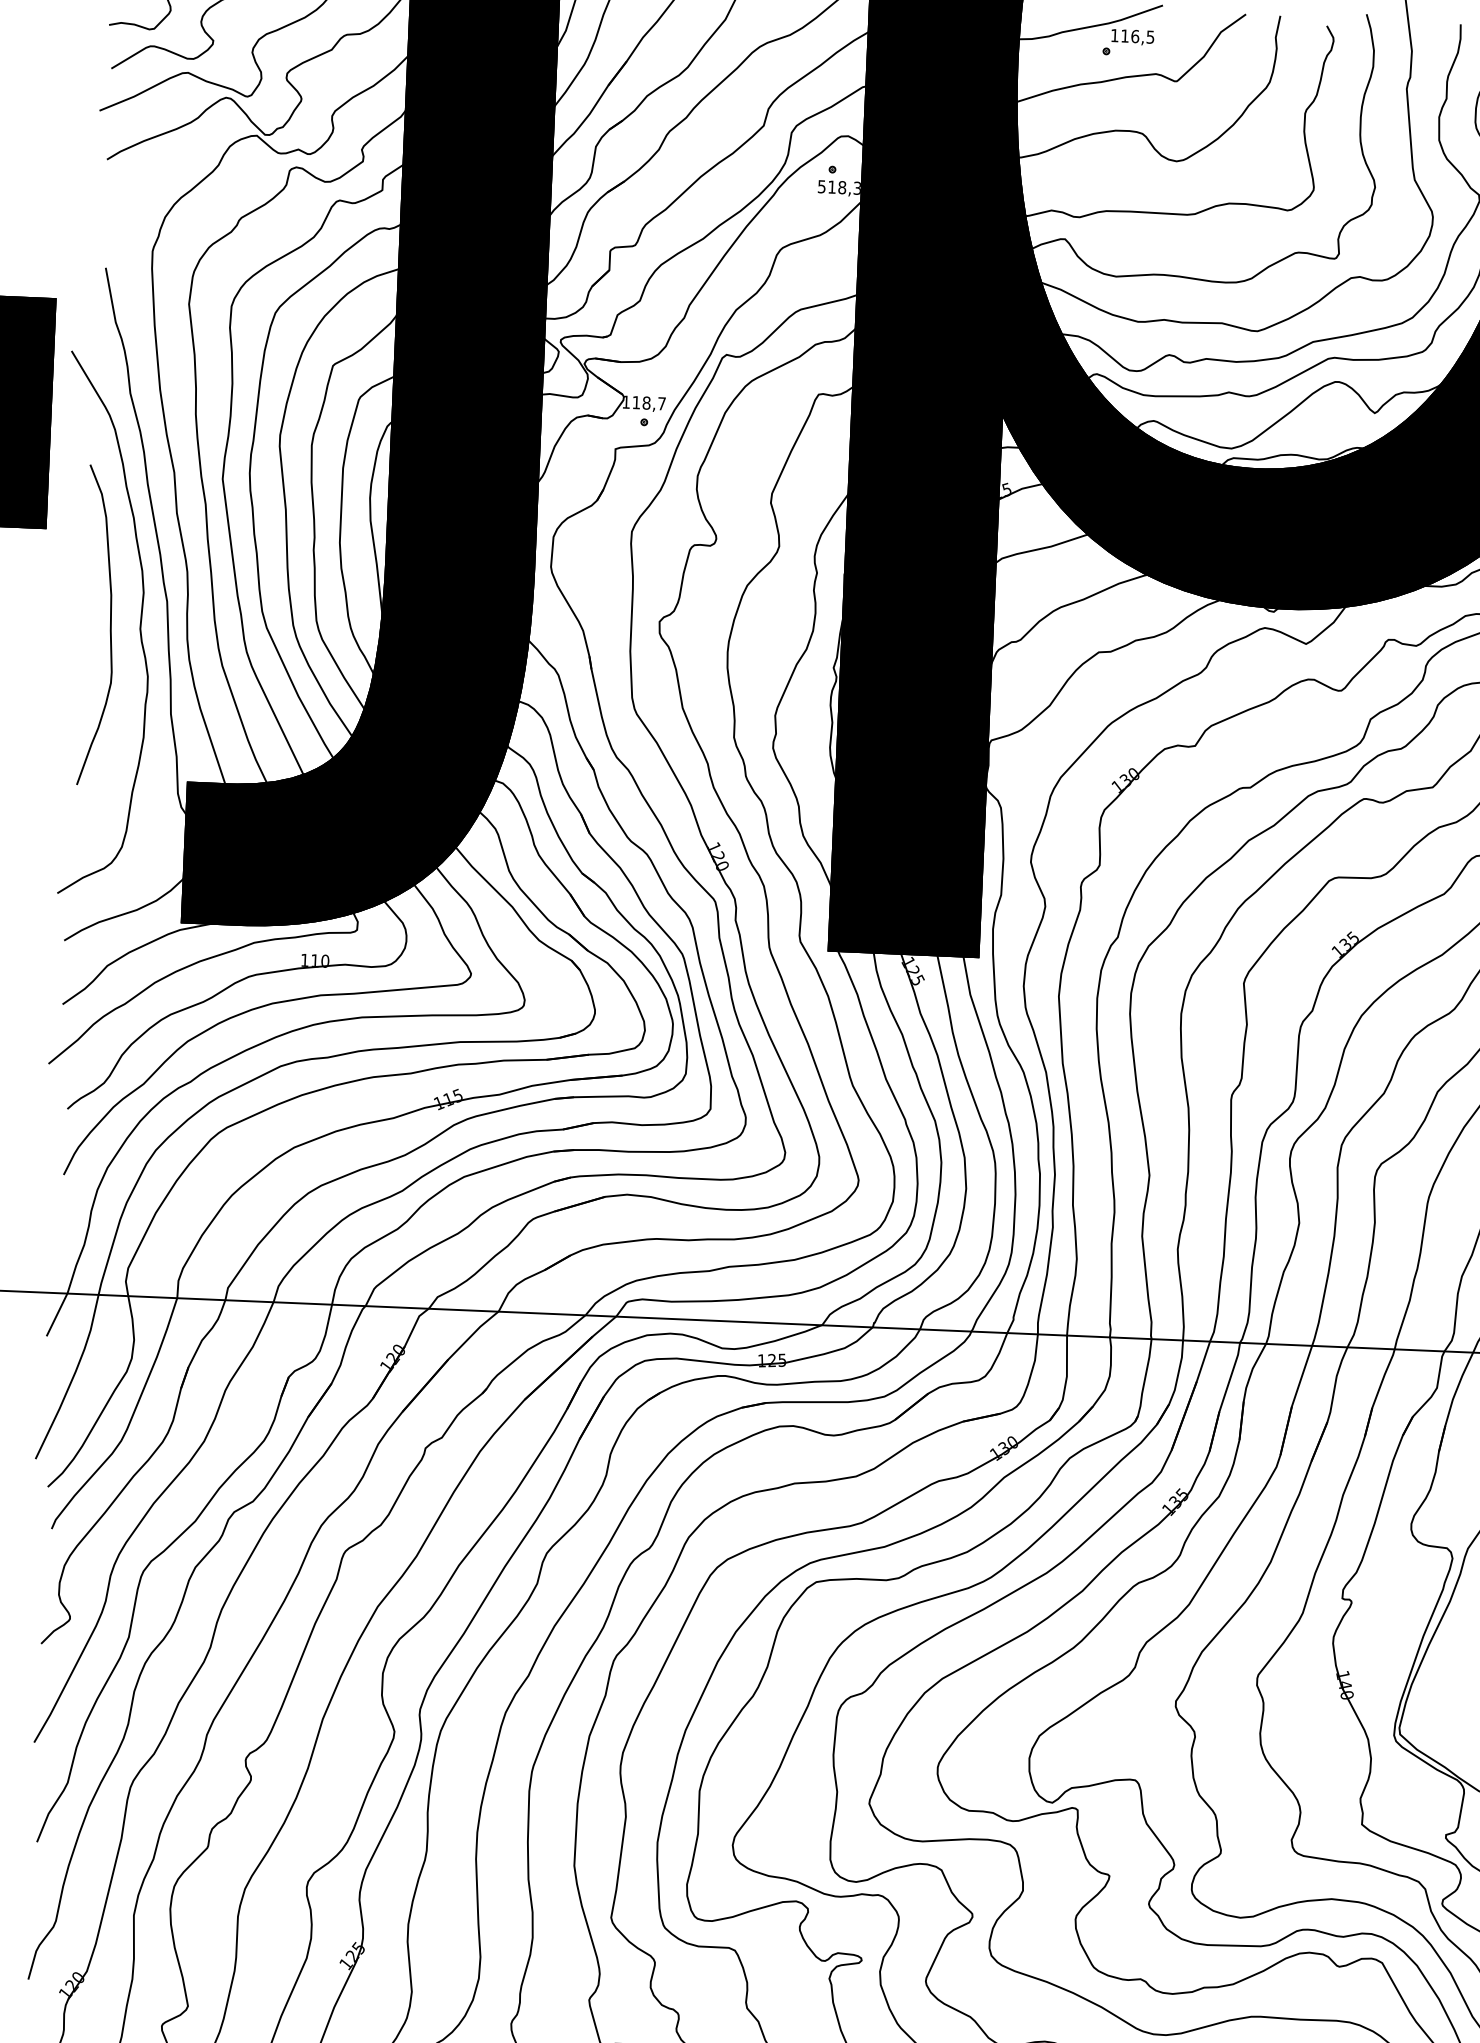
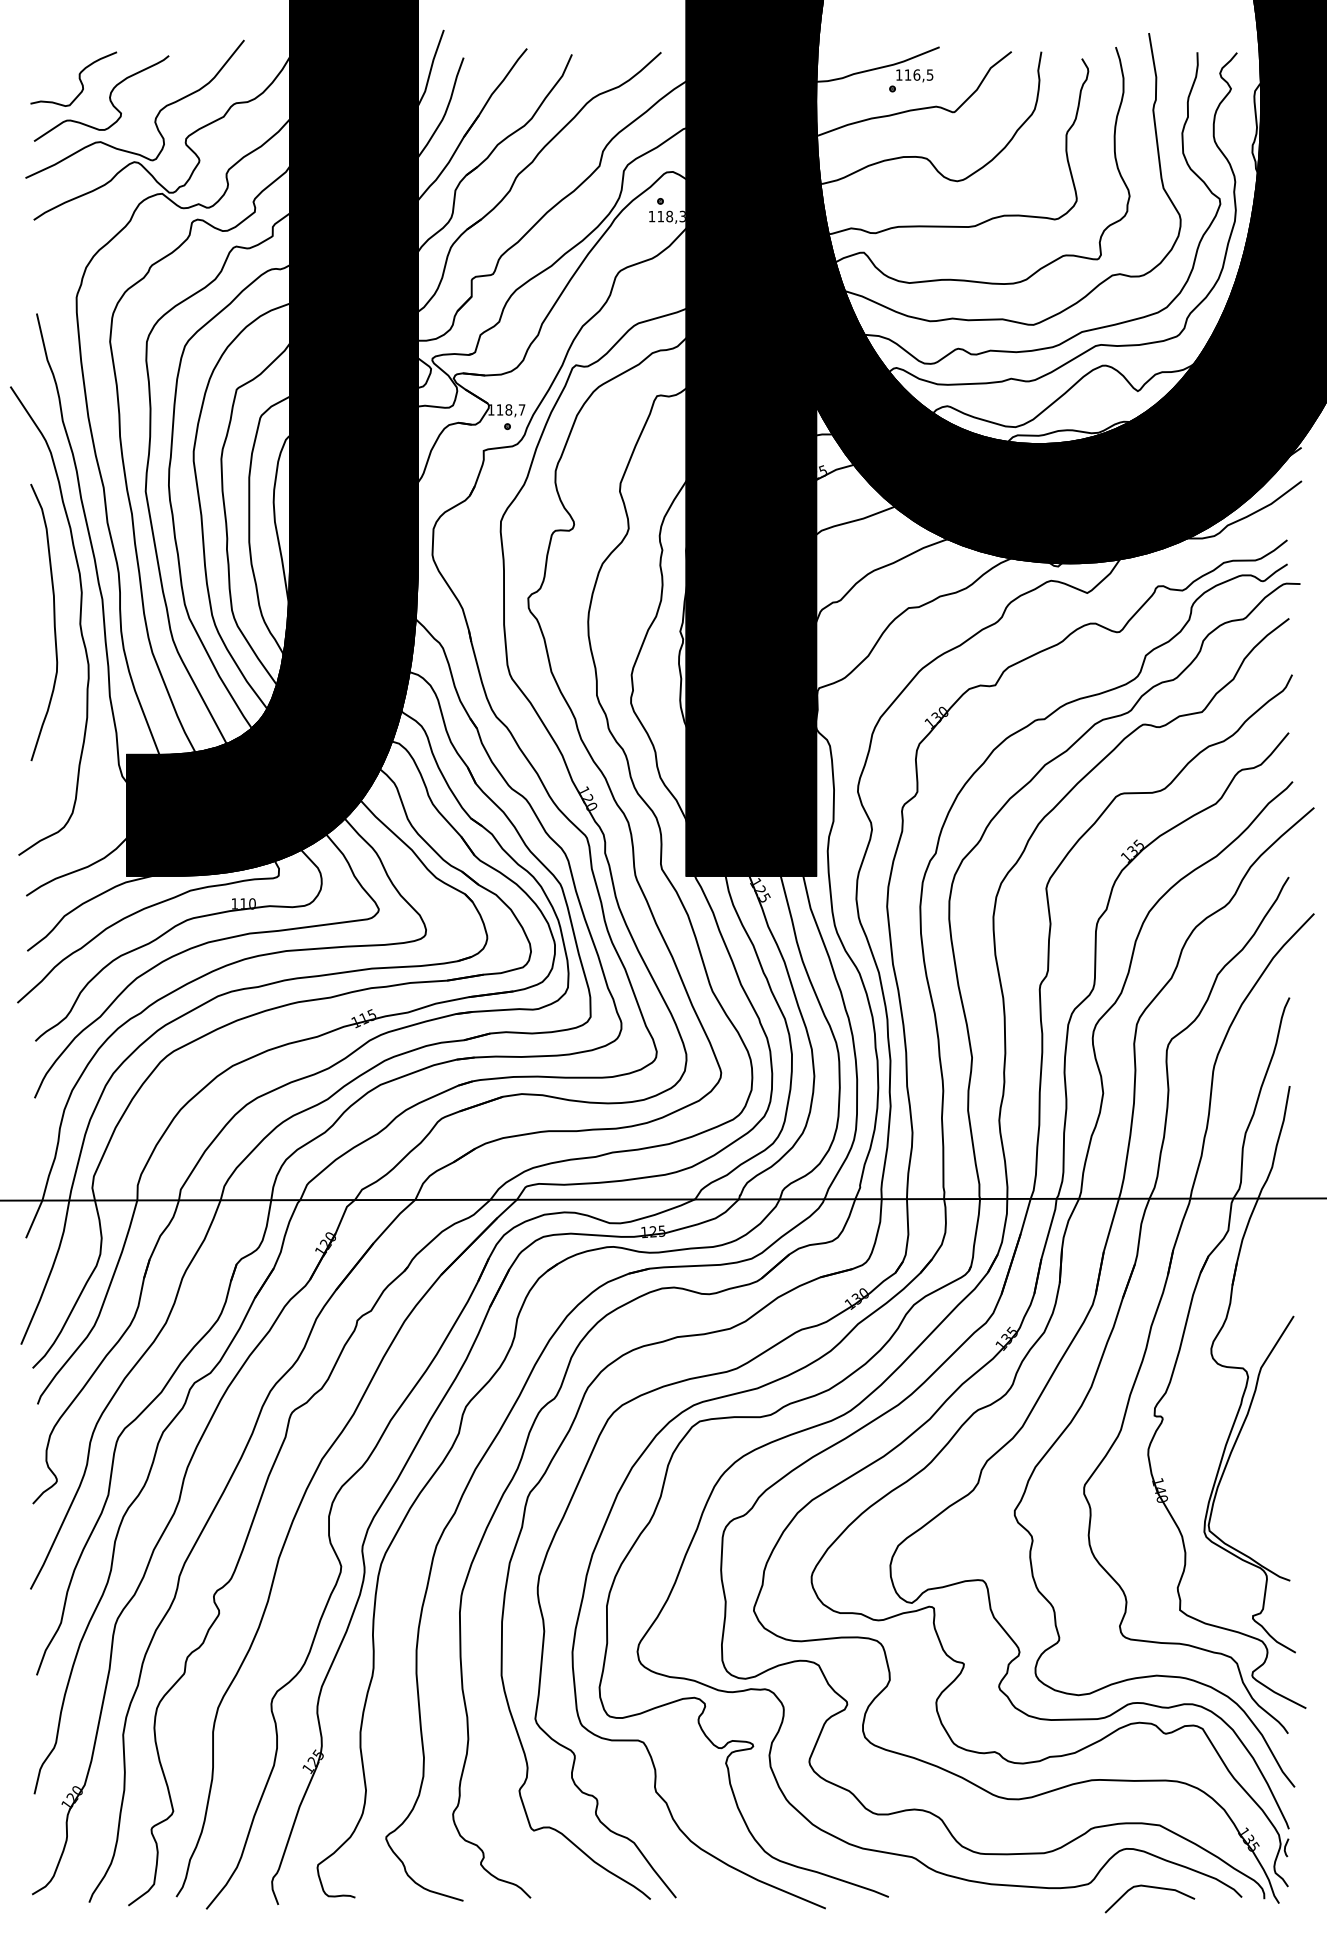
text: (821, 186) -> (651, 216), 518,3 -> 118,3

